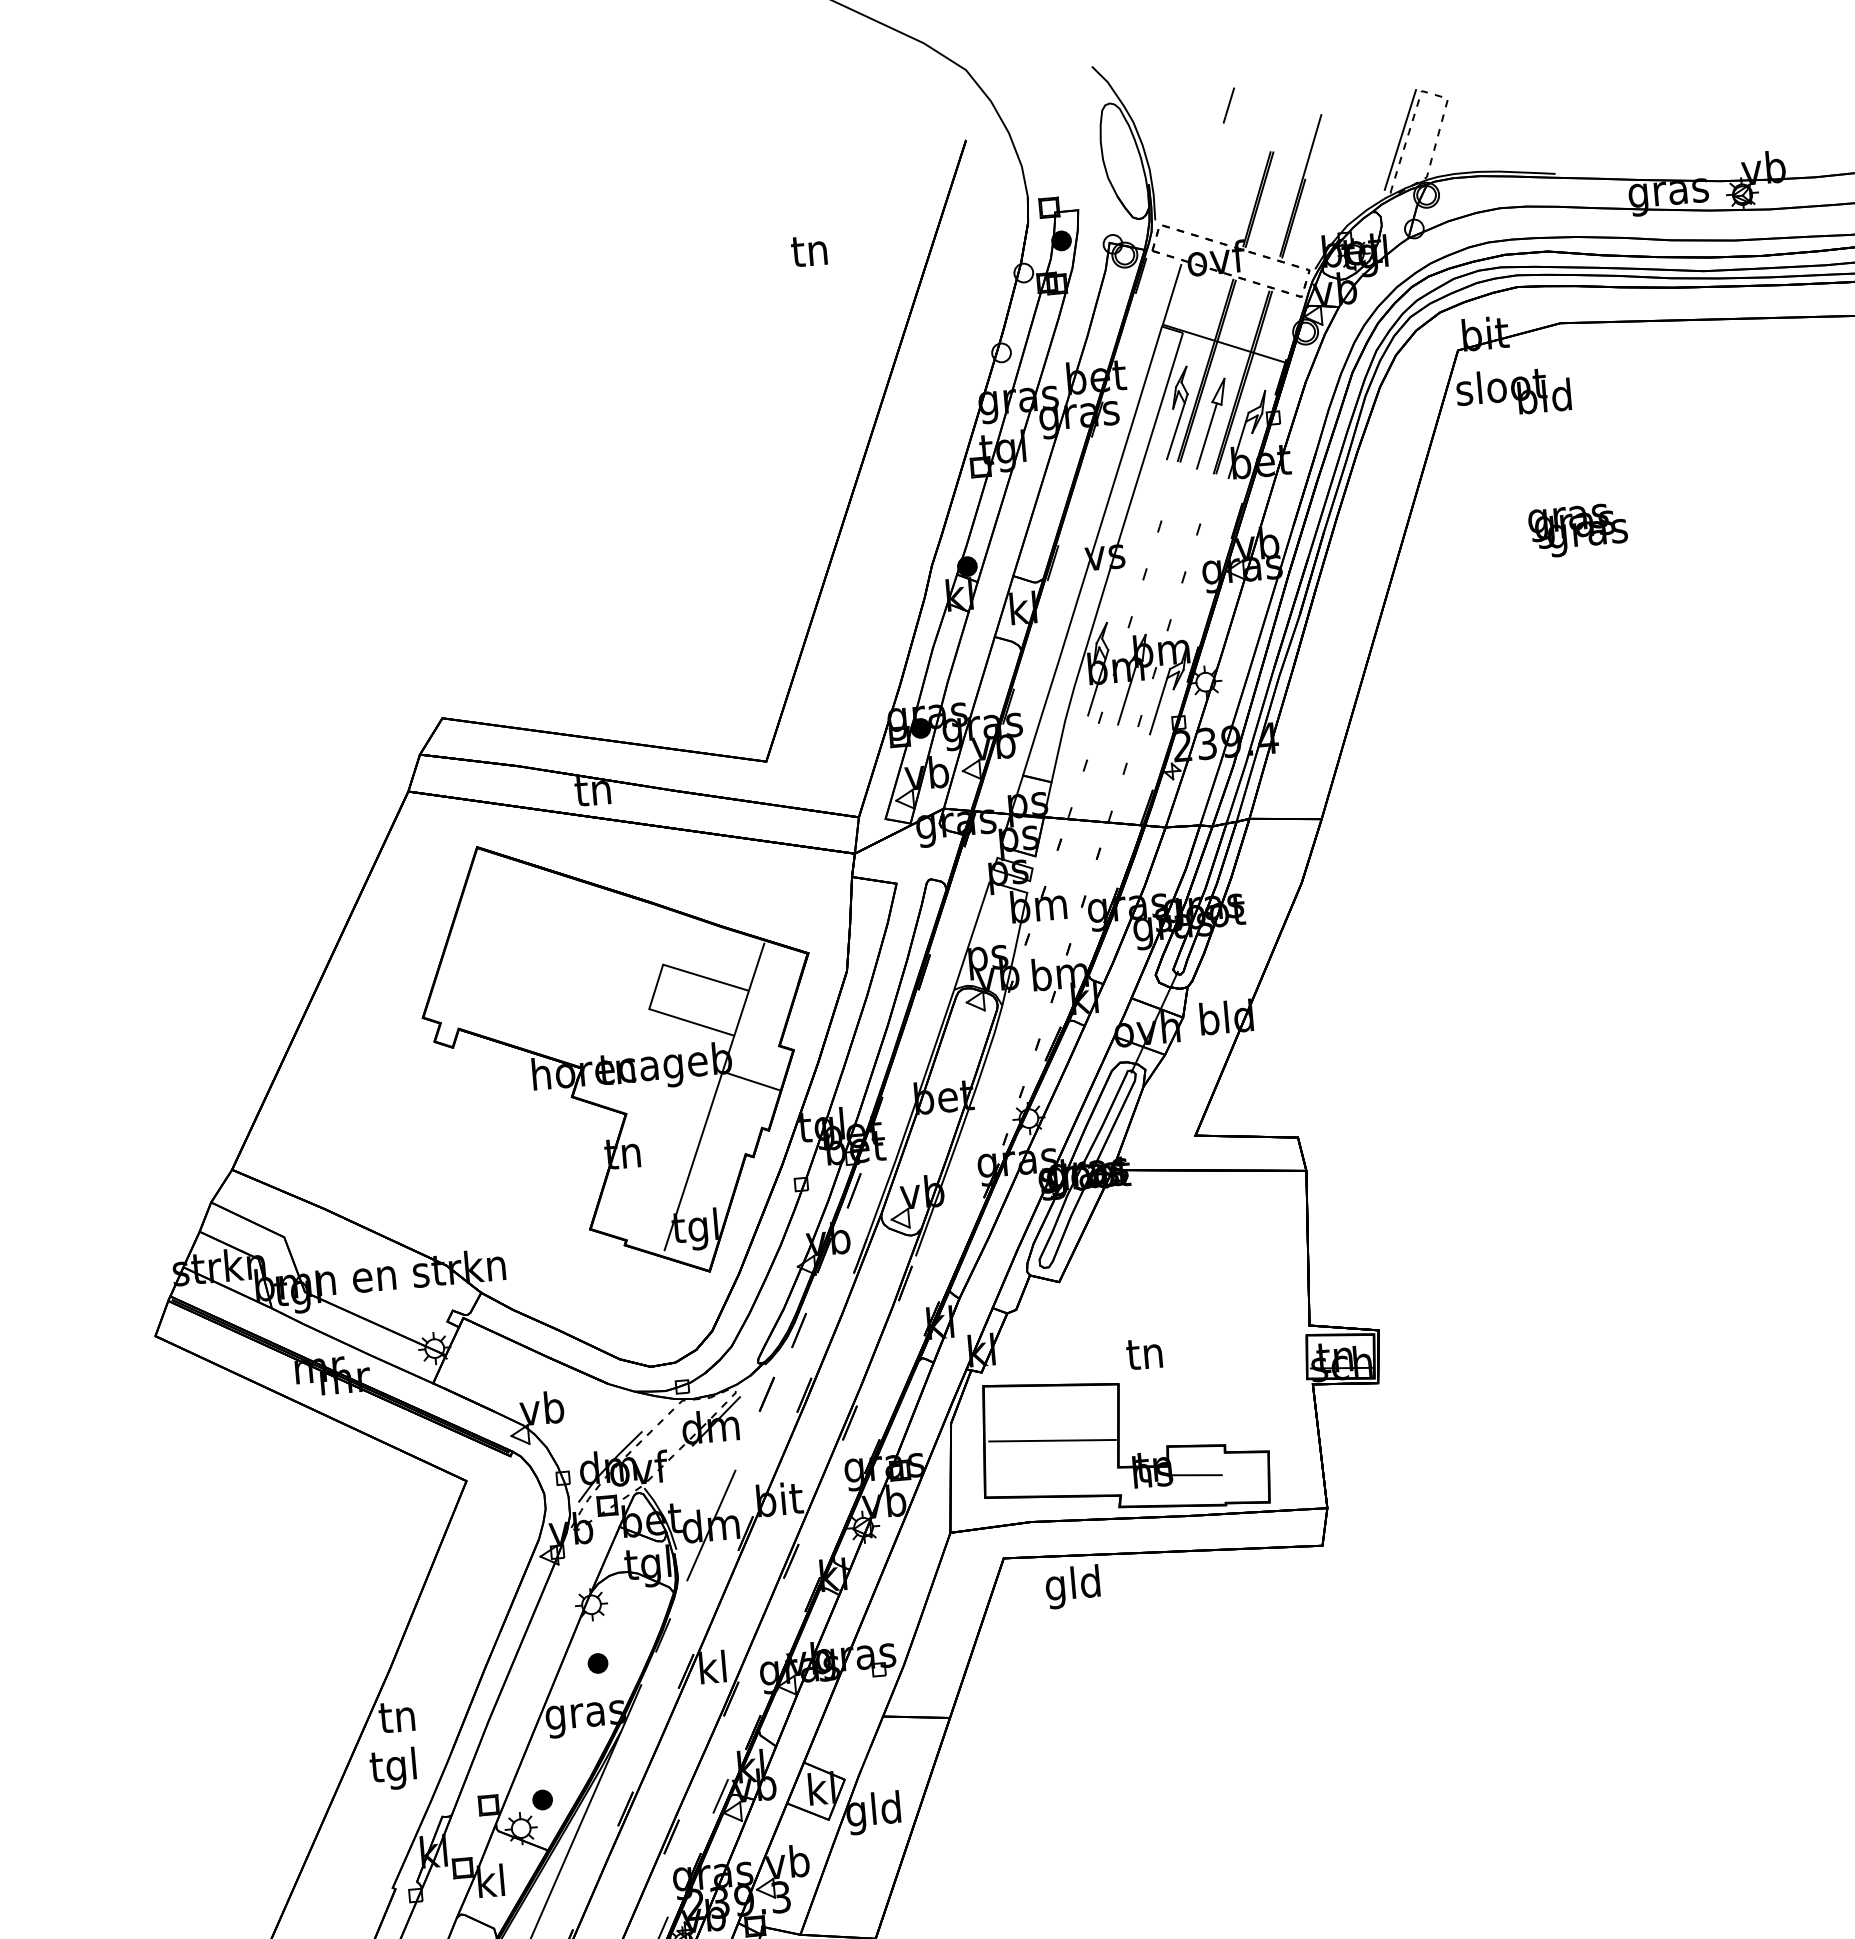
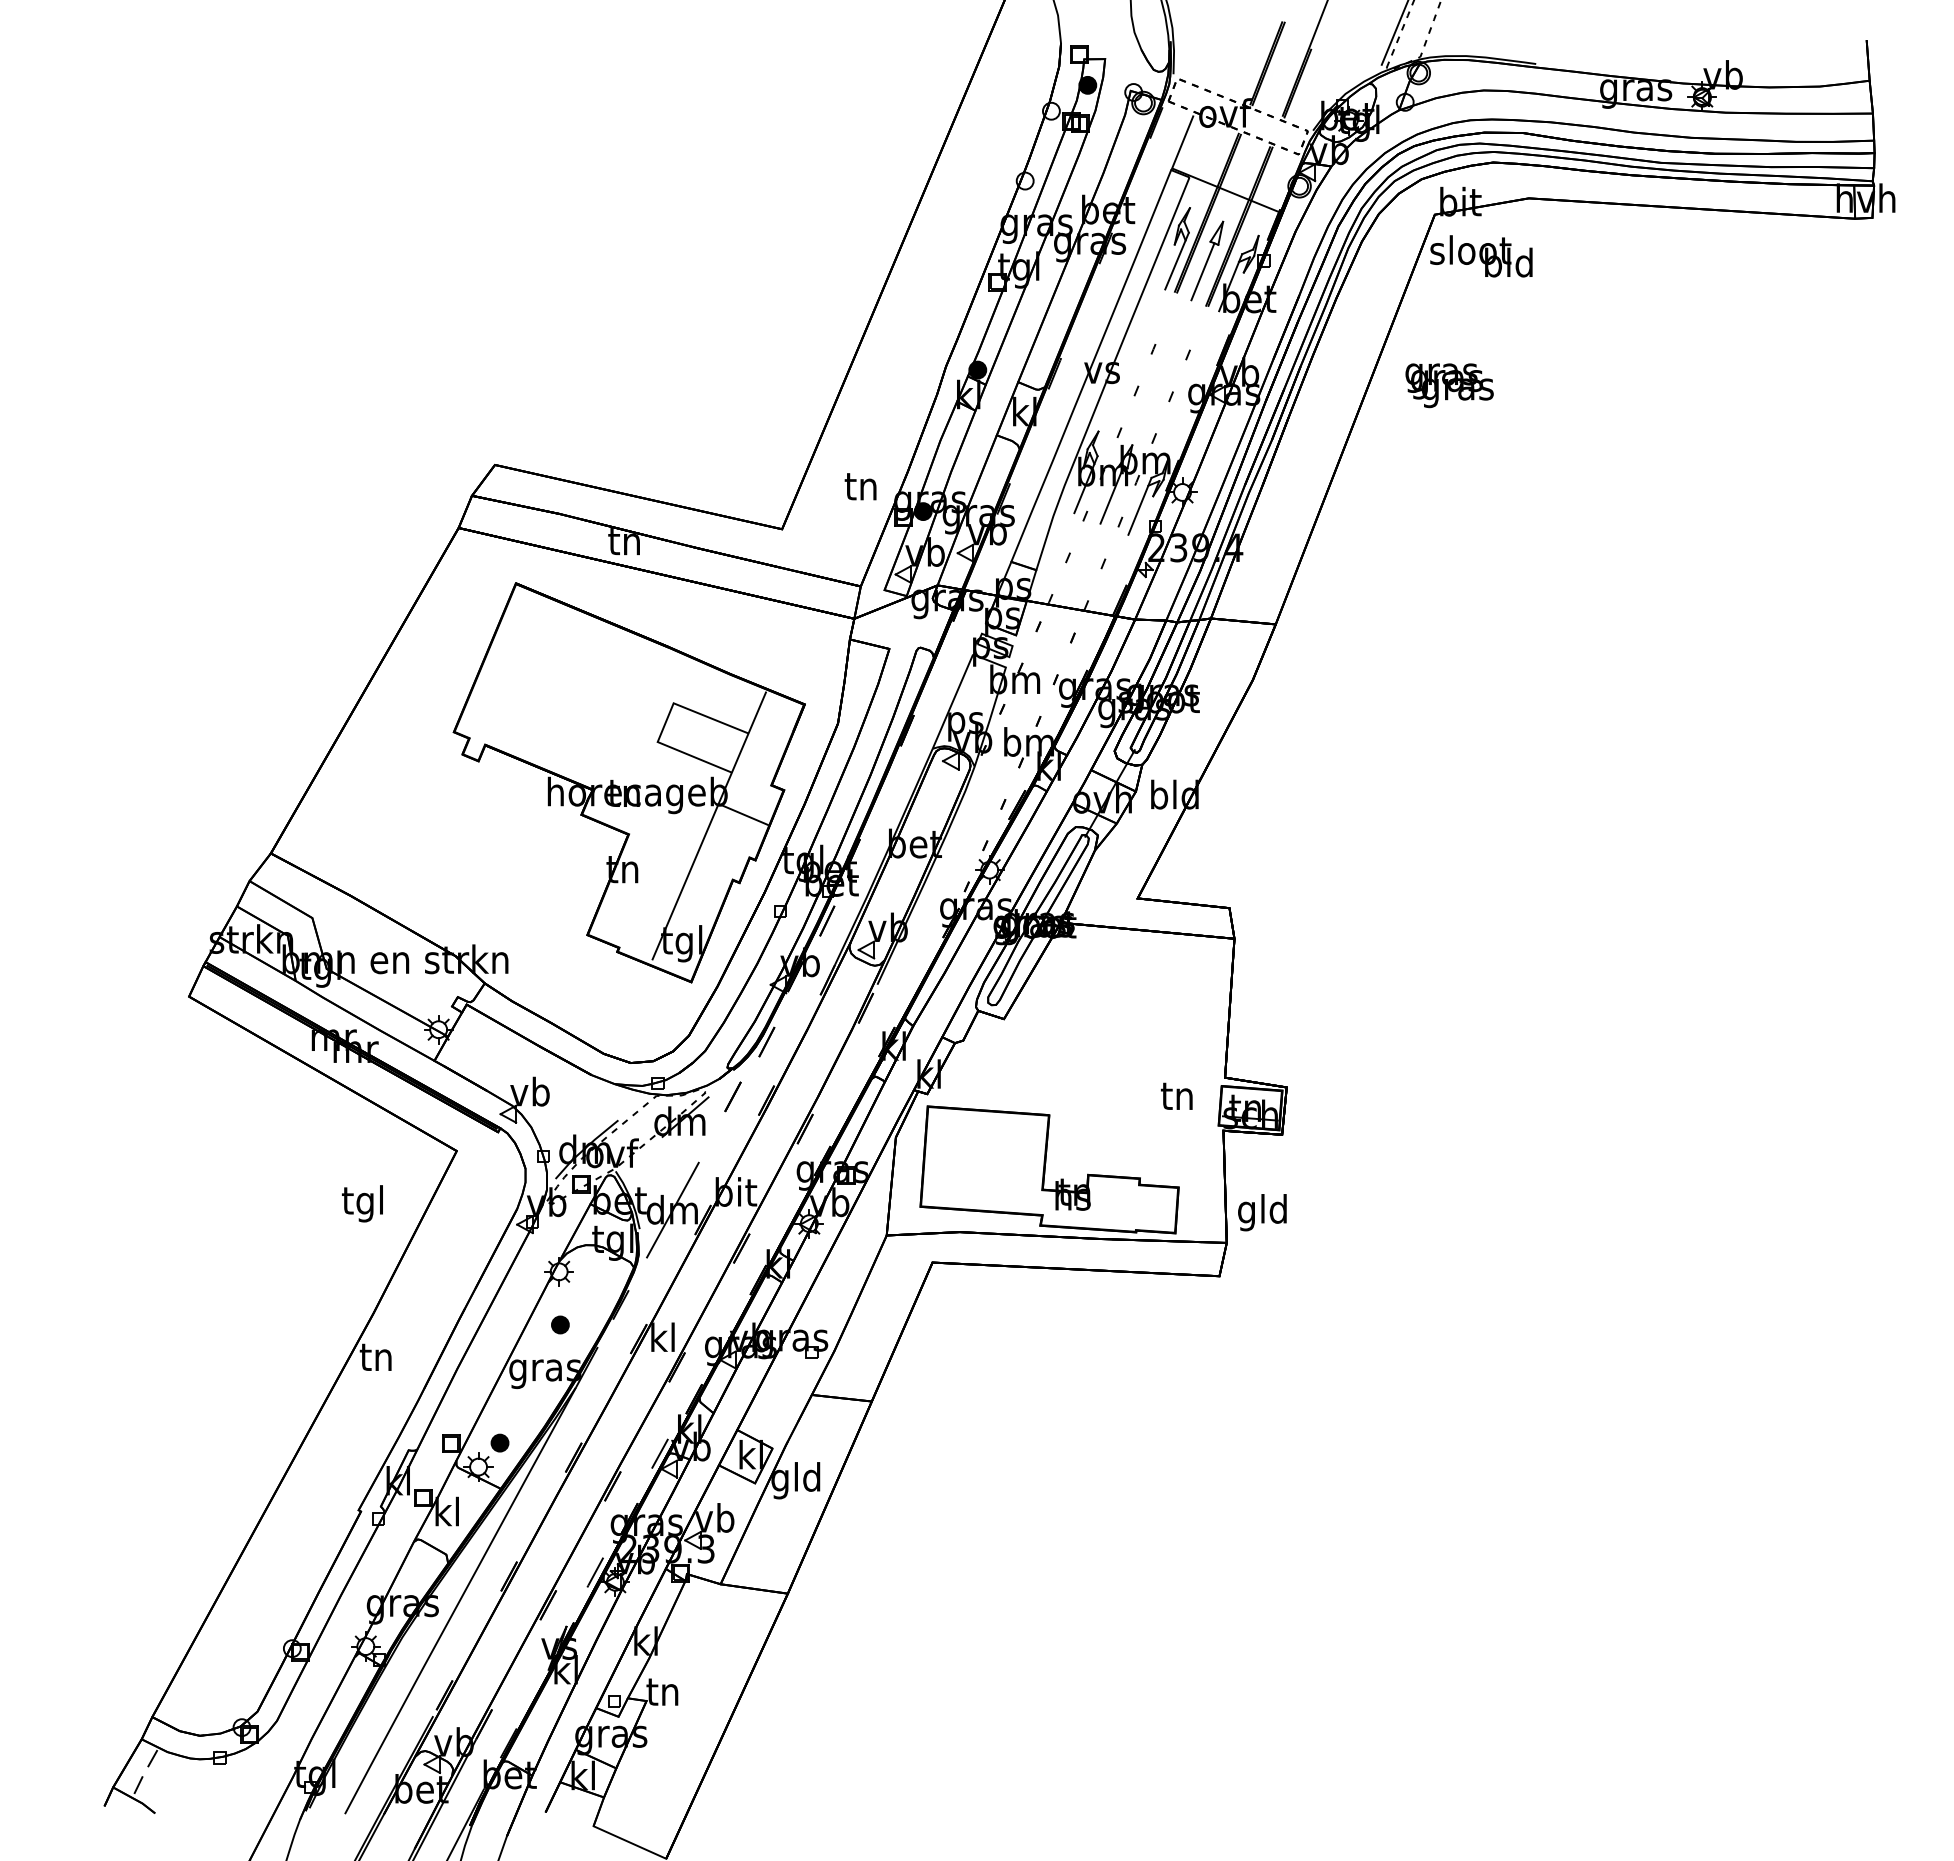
text: (809, 250) -> (860, 486), moved
text: (1578, 530) -> (1449, 385), moved
text: (1144, 1353) -> (1176, 1095), moved
line: (1052, 1440) -> (985, 1160), removed
line: (1195, 1475) -> (1111, 1203), removed
text: (1073, 1586) -> (1262, 1212), moved
text: (393, 1768) -> (362, 1203), moved

